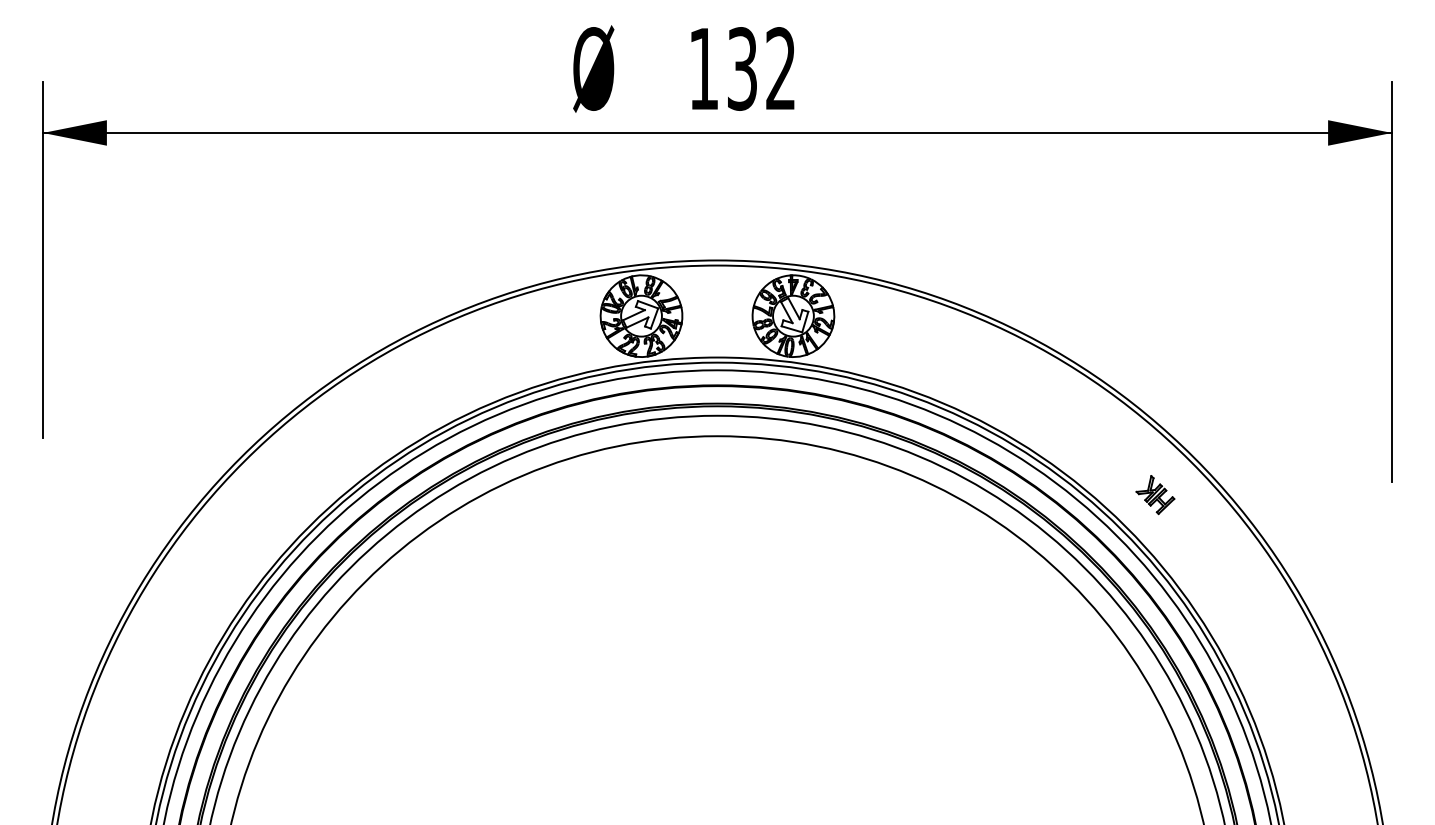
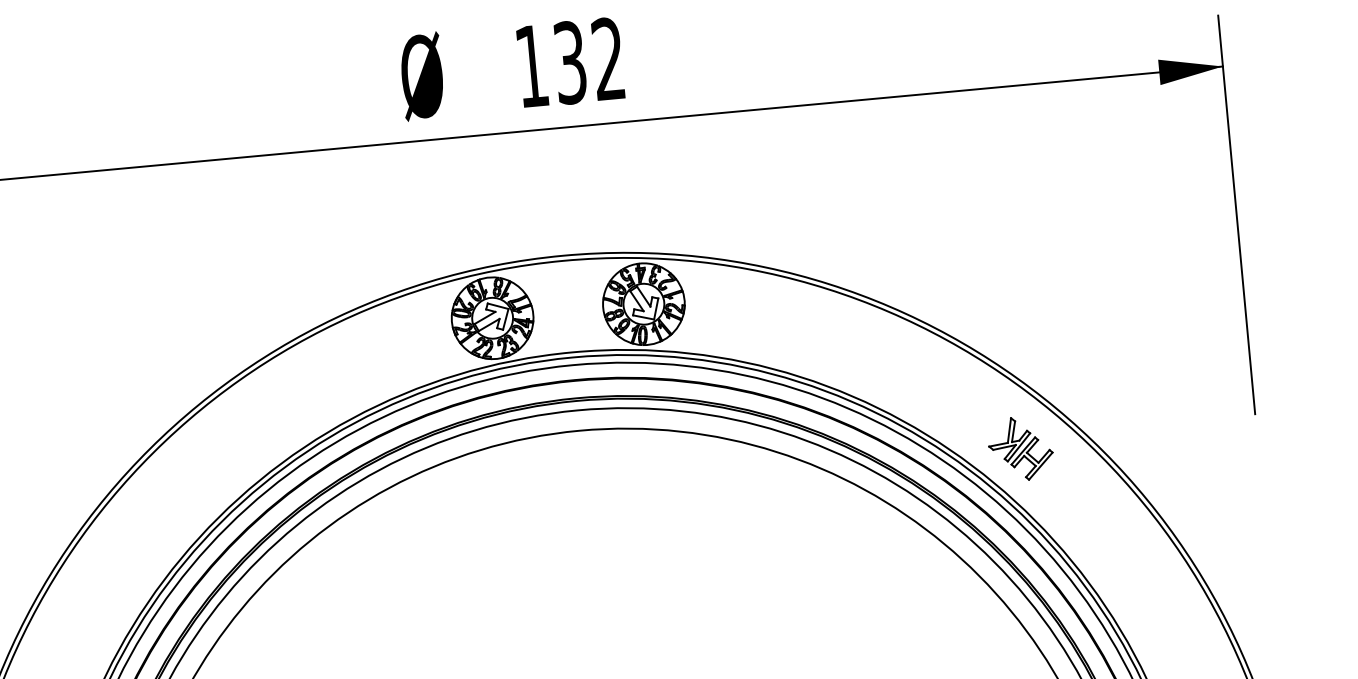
part: (1155, 494) -> (1020, 448), size x1.67

